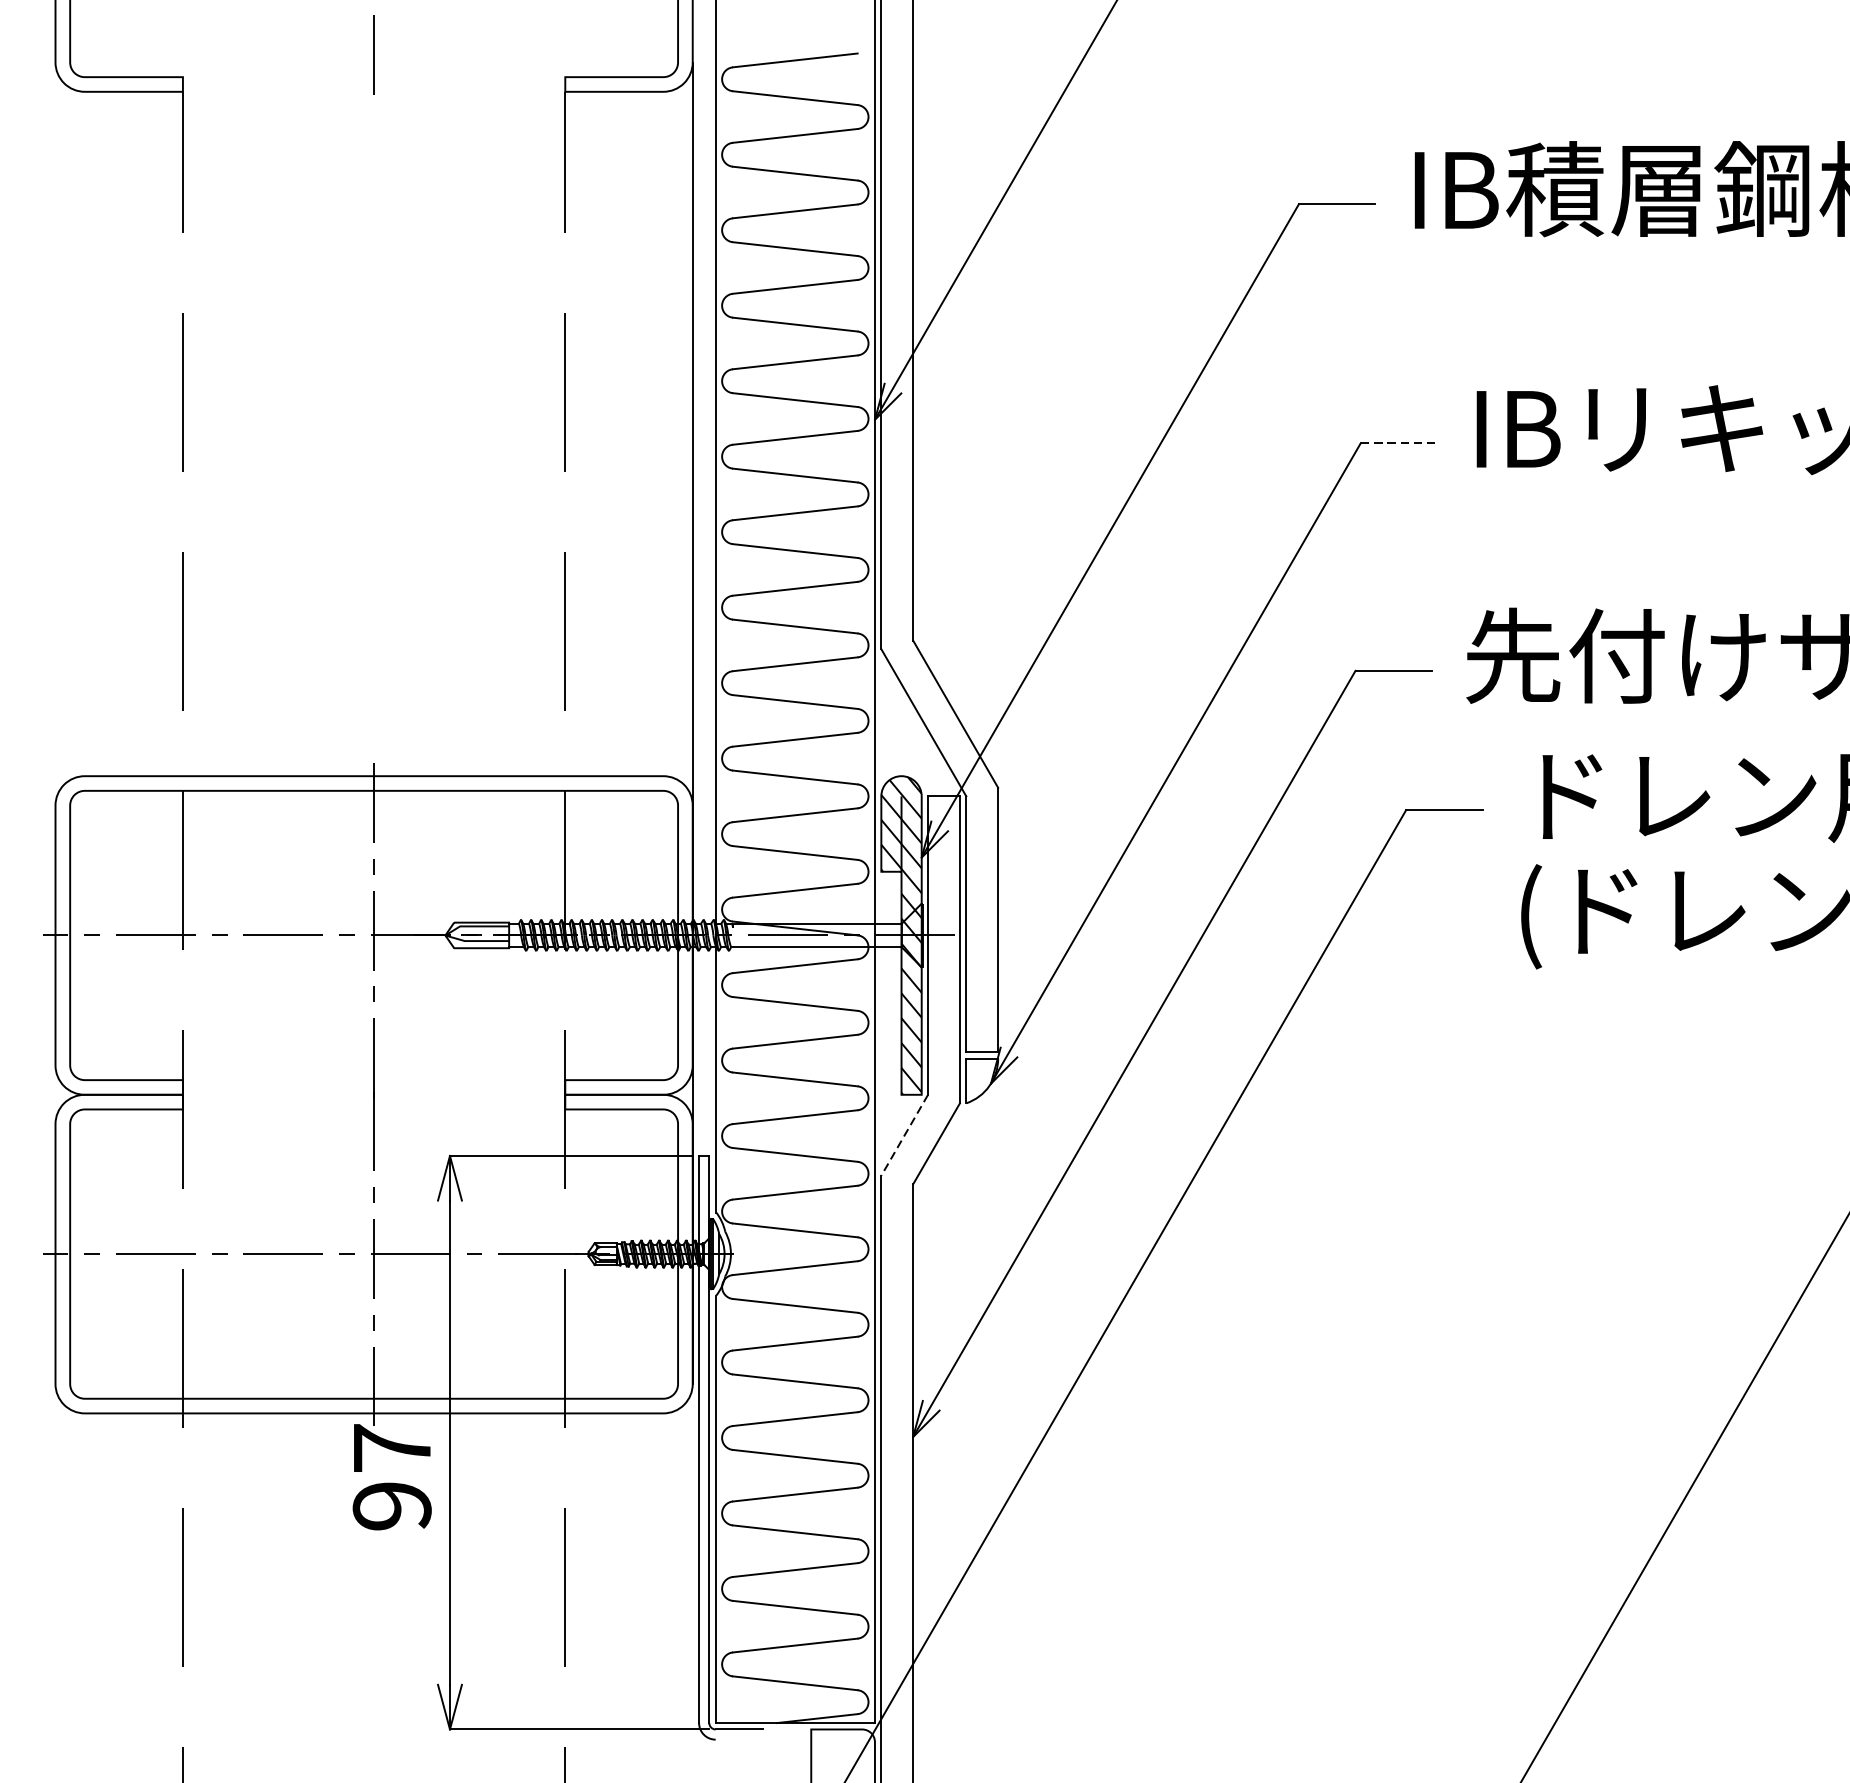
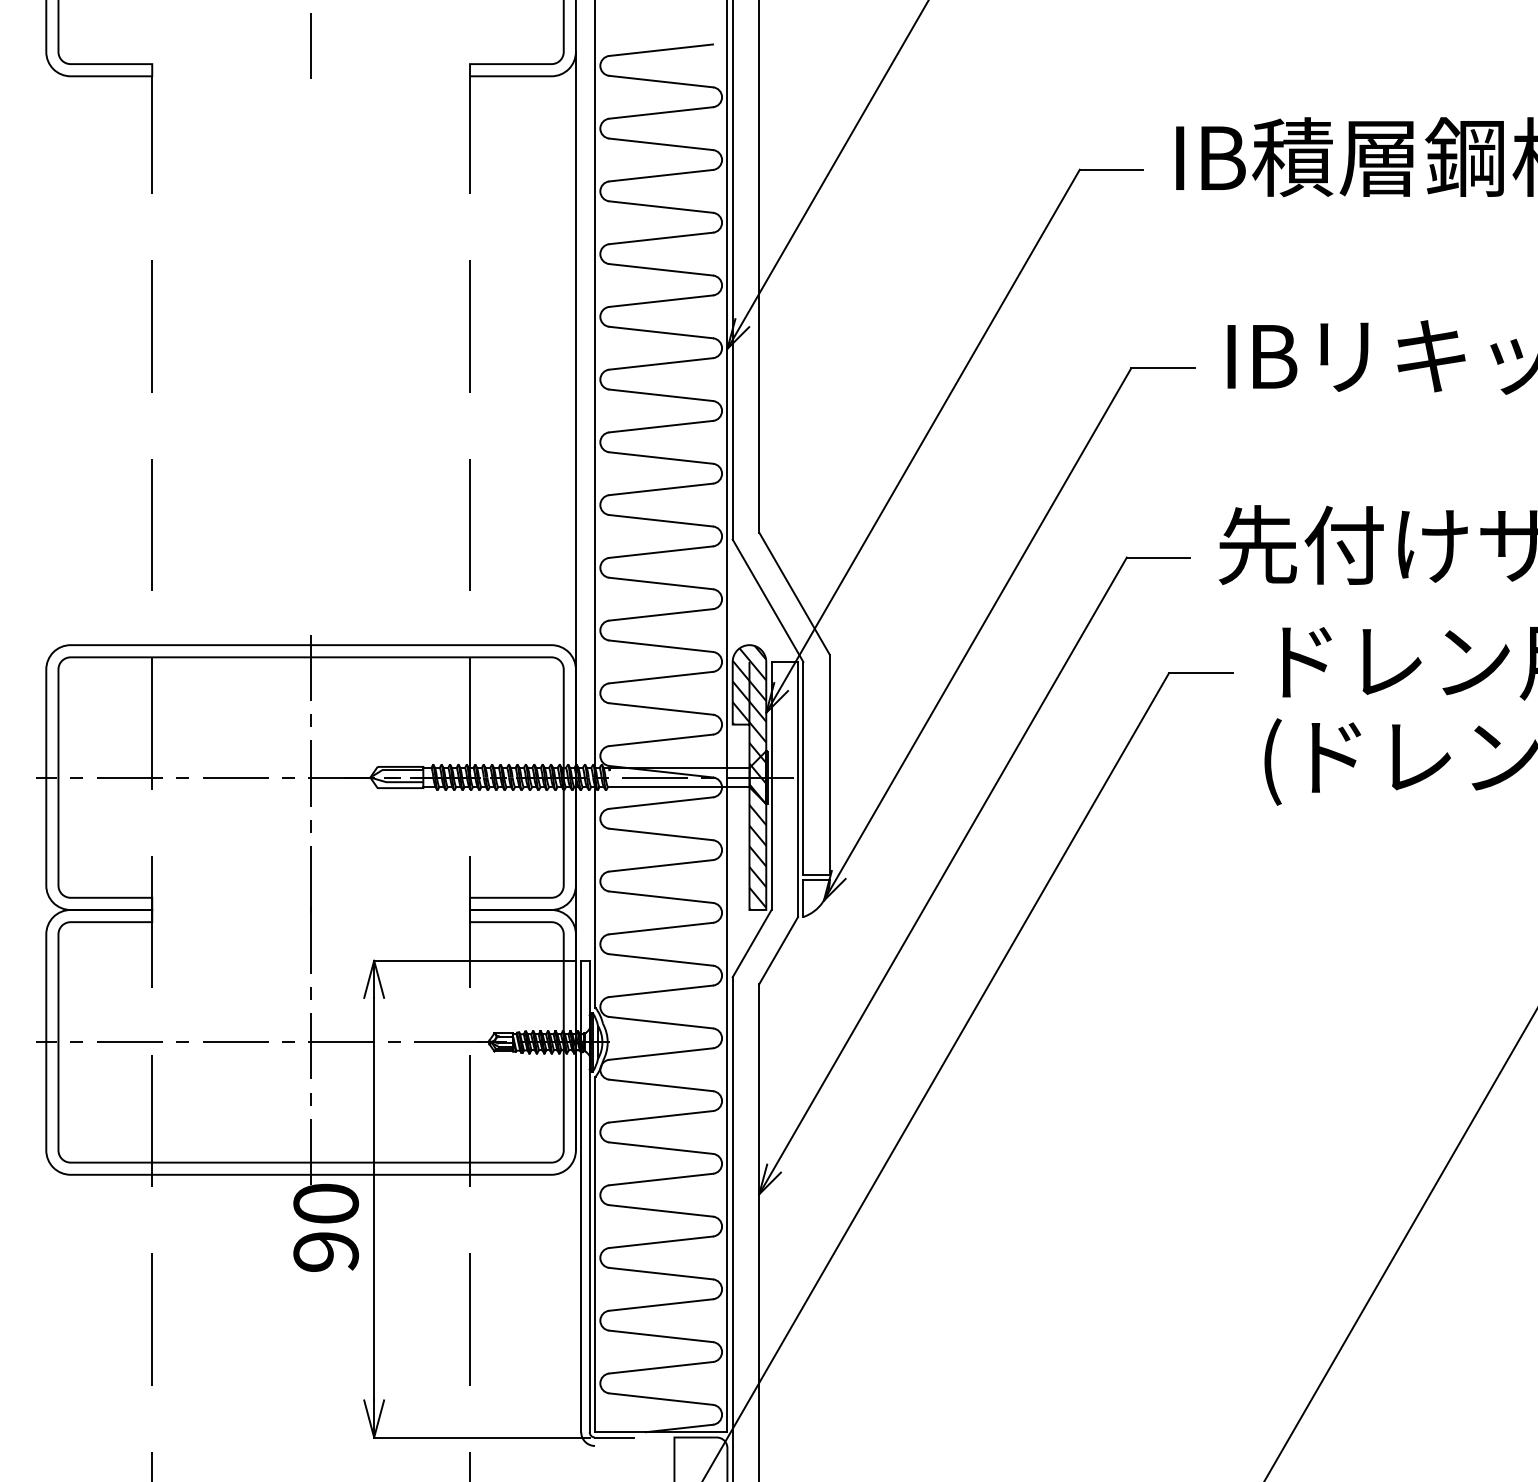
line: (1399, 443) -> (1163, 368), dashed -> solid
line: (905, 1135) -> (752, 943), dashed -> solid
text: (392, 1447) -> (326, 1203), 97 -> 90

